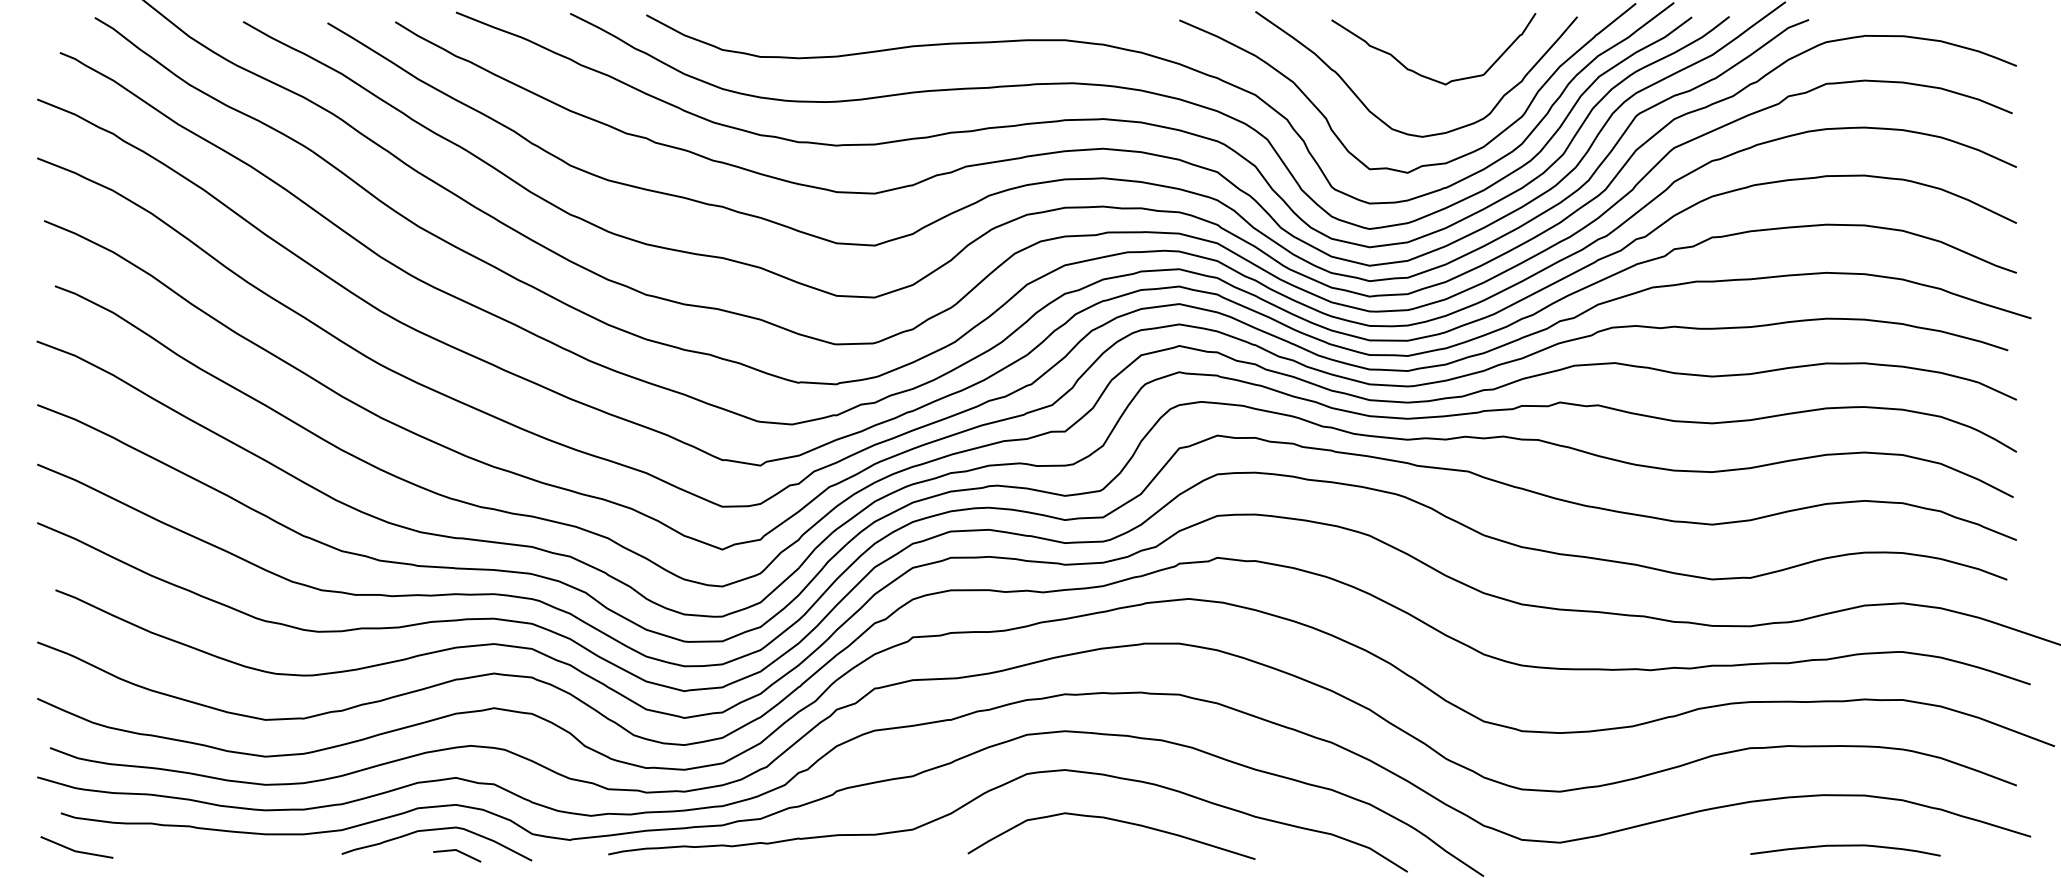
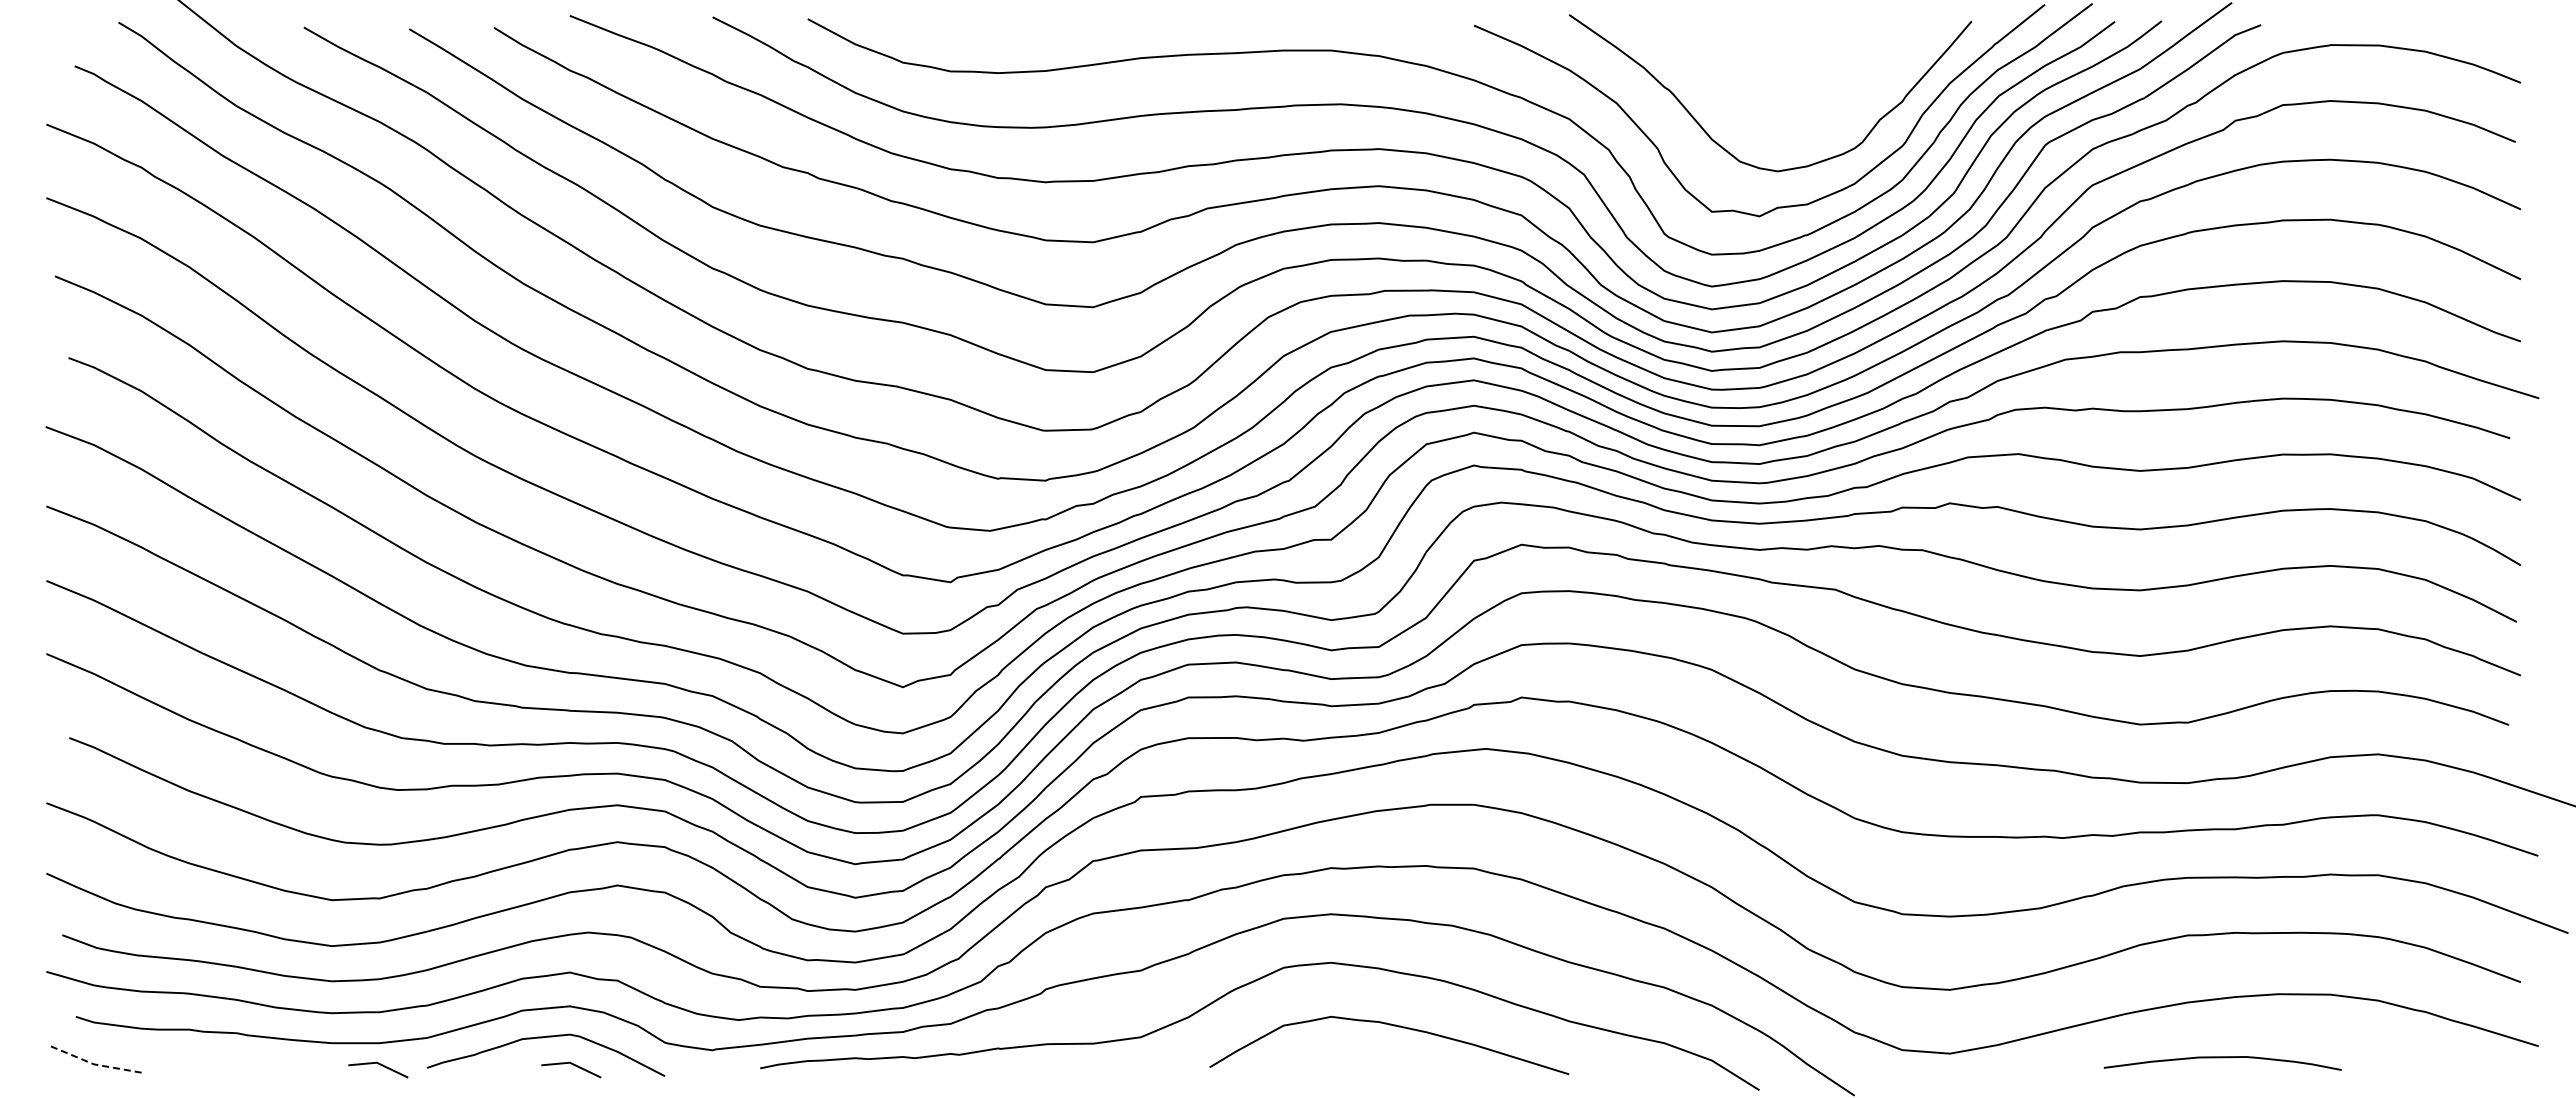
curve: (1423, 75) -> (1779, 94), removed
curve: (1845, 846) -> (2222, 1058), moved
line: (75, 851) -> (94, 1064), solid -> dashed
line: (304, 852) -> (380, 1065), added

